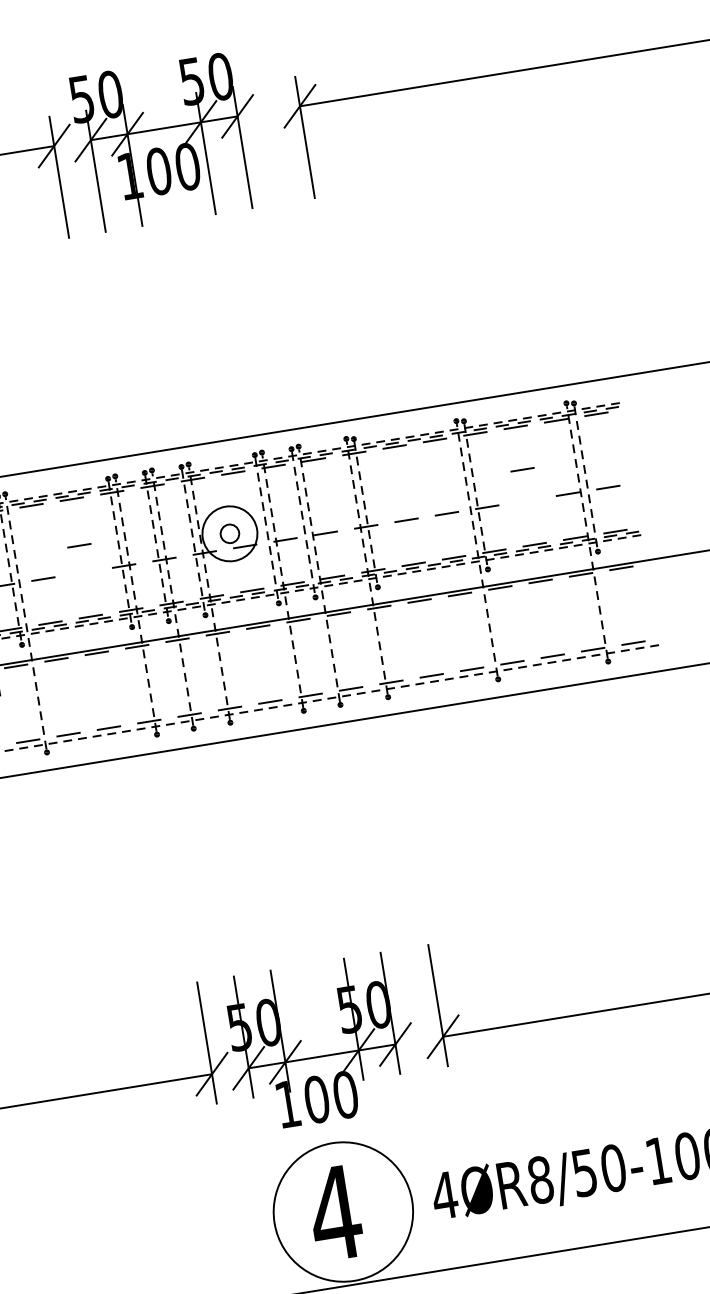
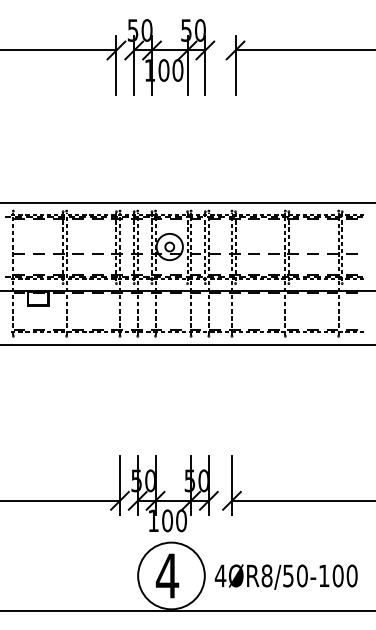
line: (521, 468) -> (312, 253), moved
line: (78, 544) -> (97, 253), moved

